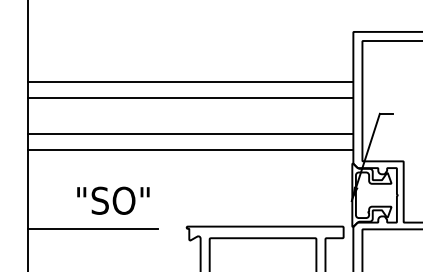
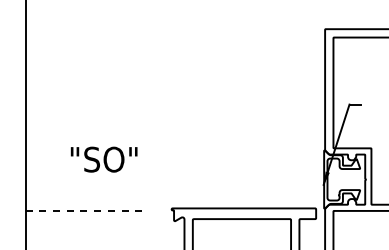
line: (190, 82) -> (175, 75), removed
line: (190, 97) -> (175, 89), removed
line: (190, 134) -> (175, 123), removed
line: (190, 149) -> (175, 137), removed
text: (112, 200) -> (103, 159), moved
line: (93, 228) -> (85, 210), solid -> dashed

